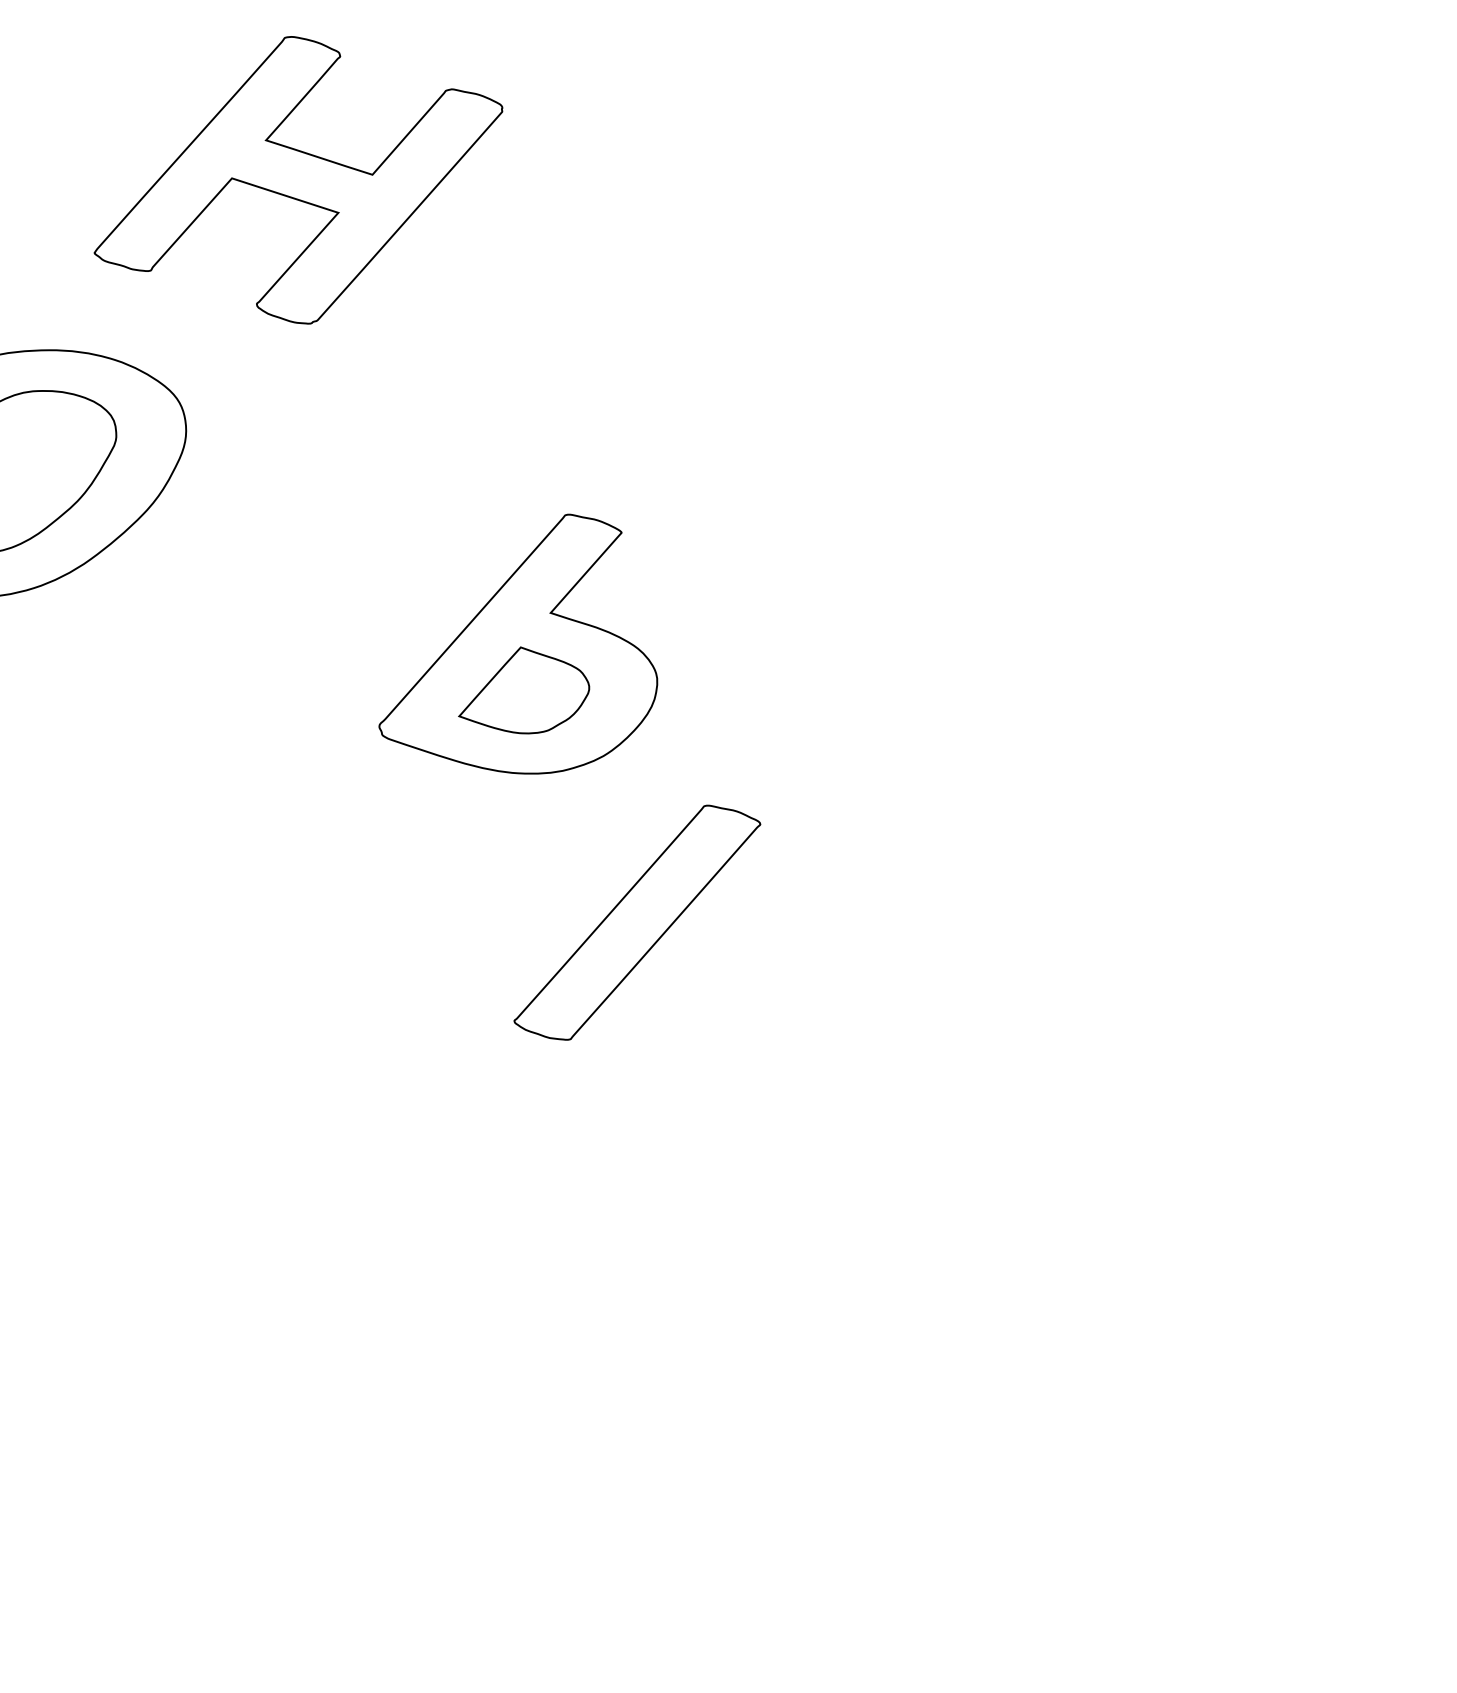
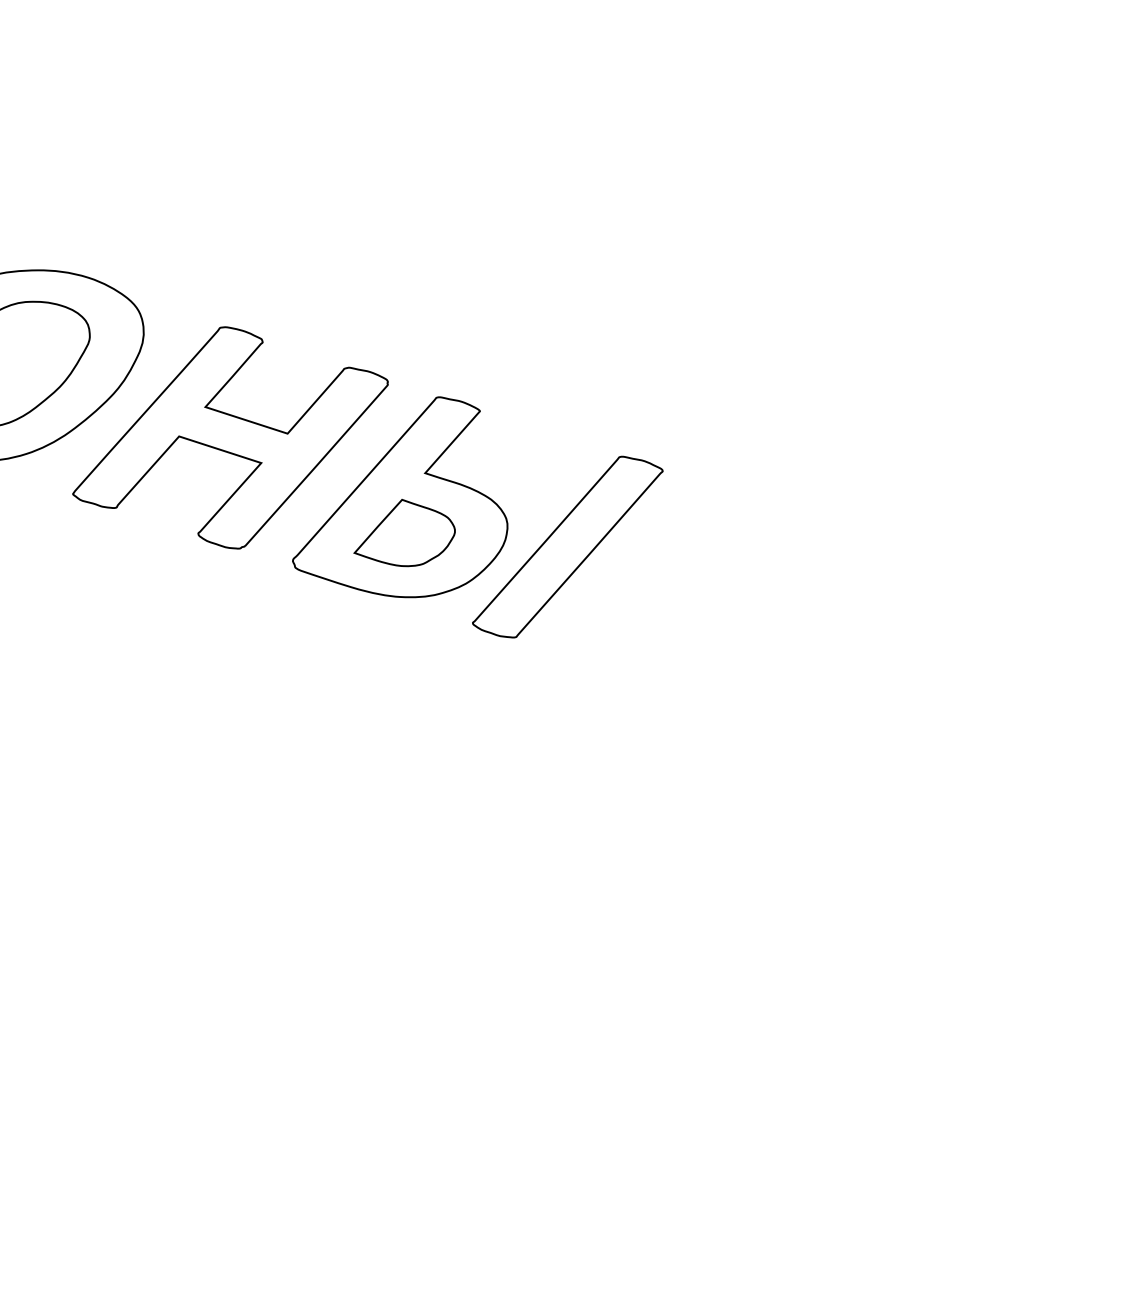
part: (298, 180) -> (230, 438), moved
part: (637, 922) -> (567, 546), moved

